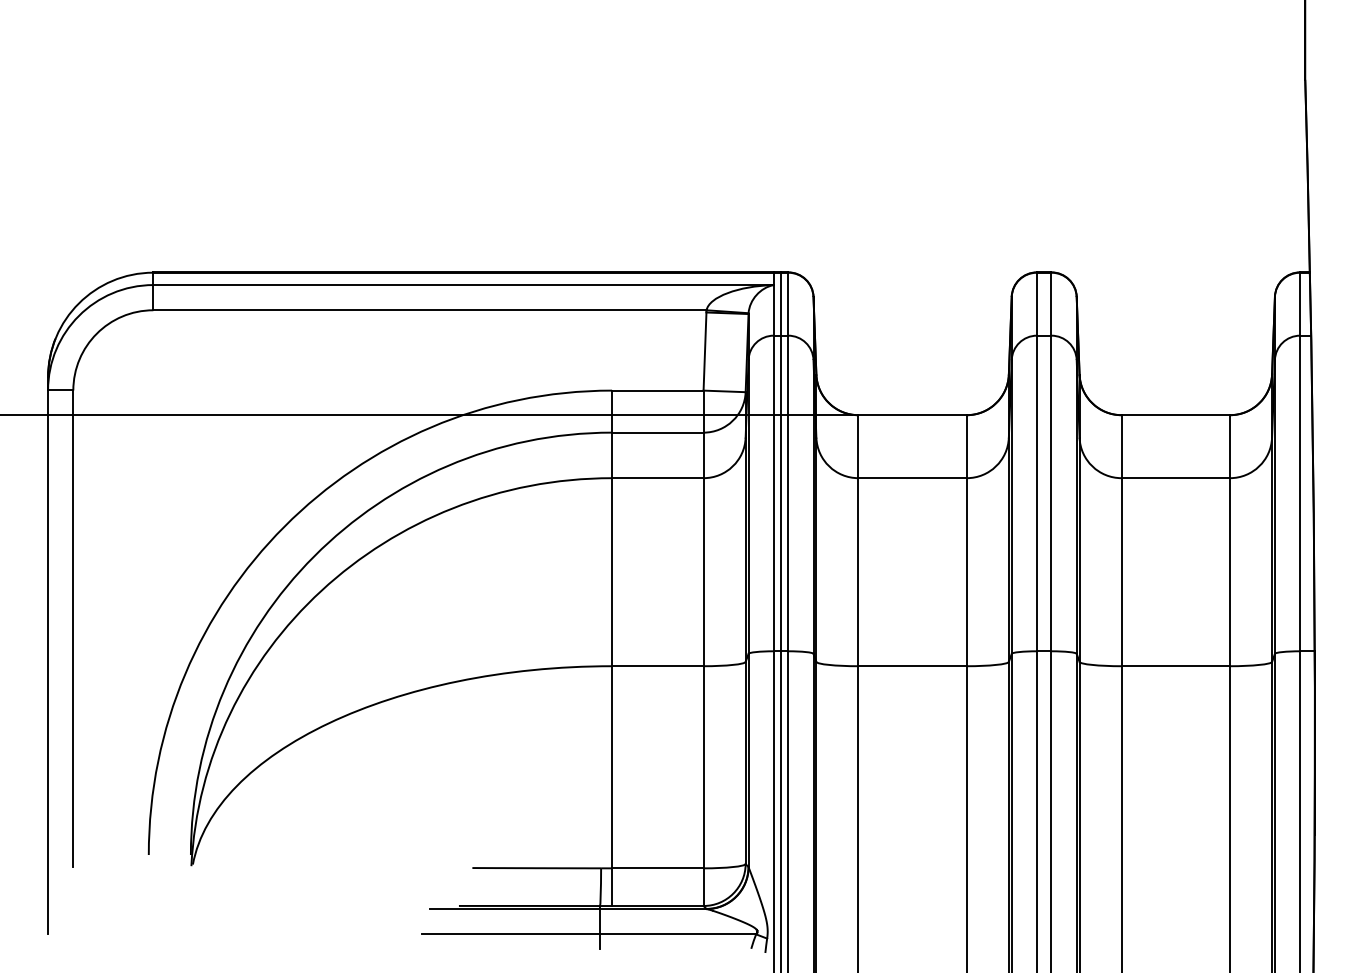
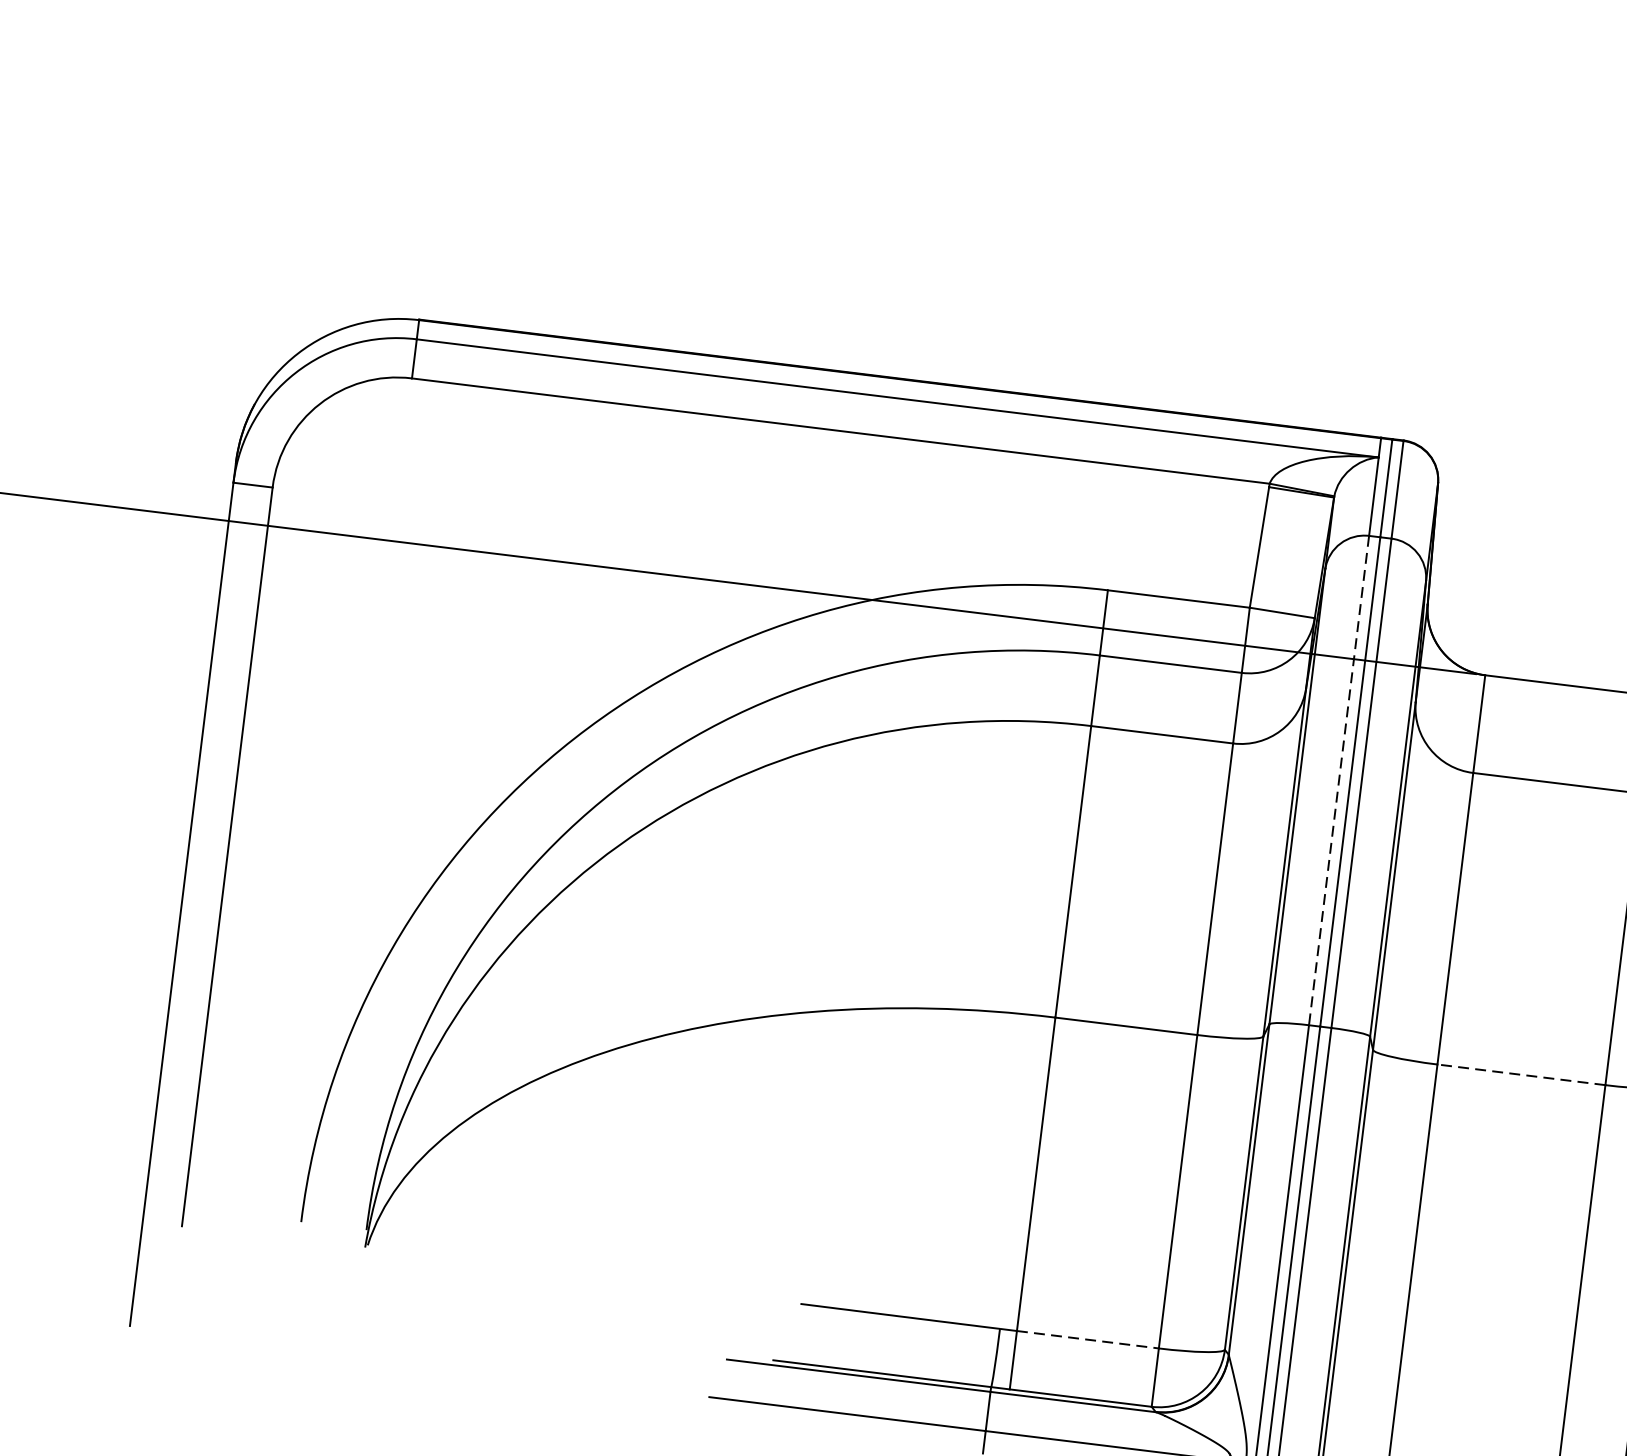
line: (773, 493) -> (1338, 780), solid -> dashed
line: (912, 666) -> (1521, 1075), solid -> dashed
line: (657, 868) -> (1087, 1339), solid -> dashed

